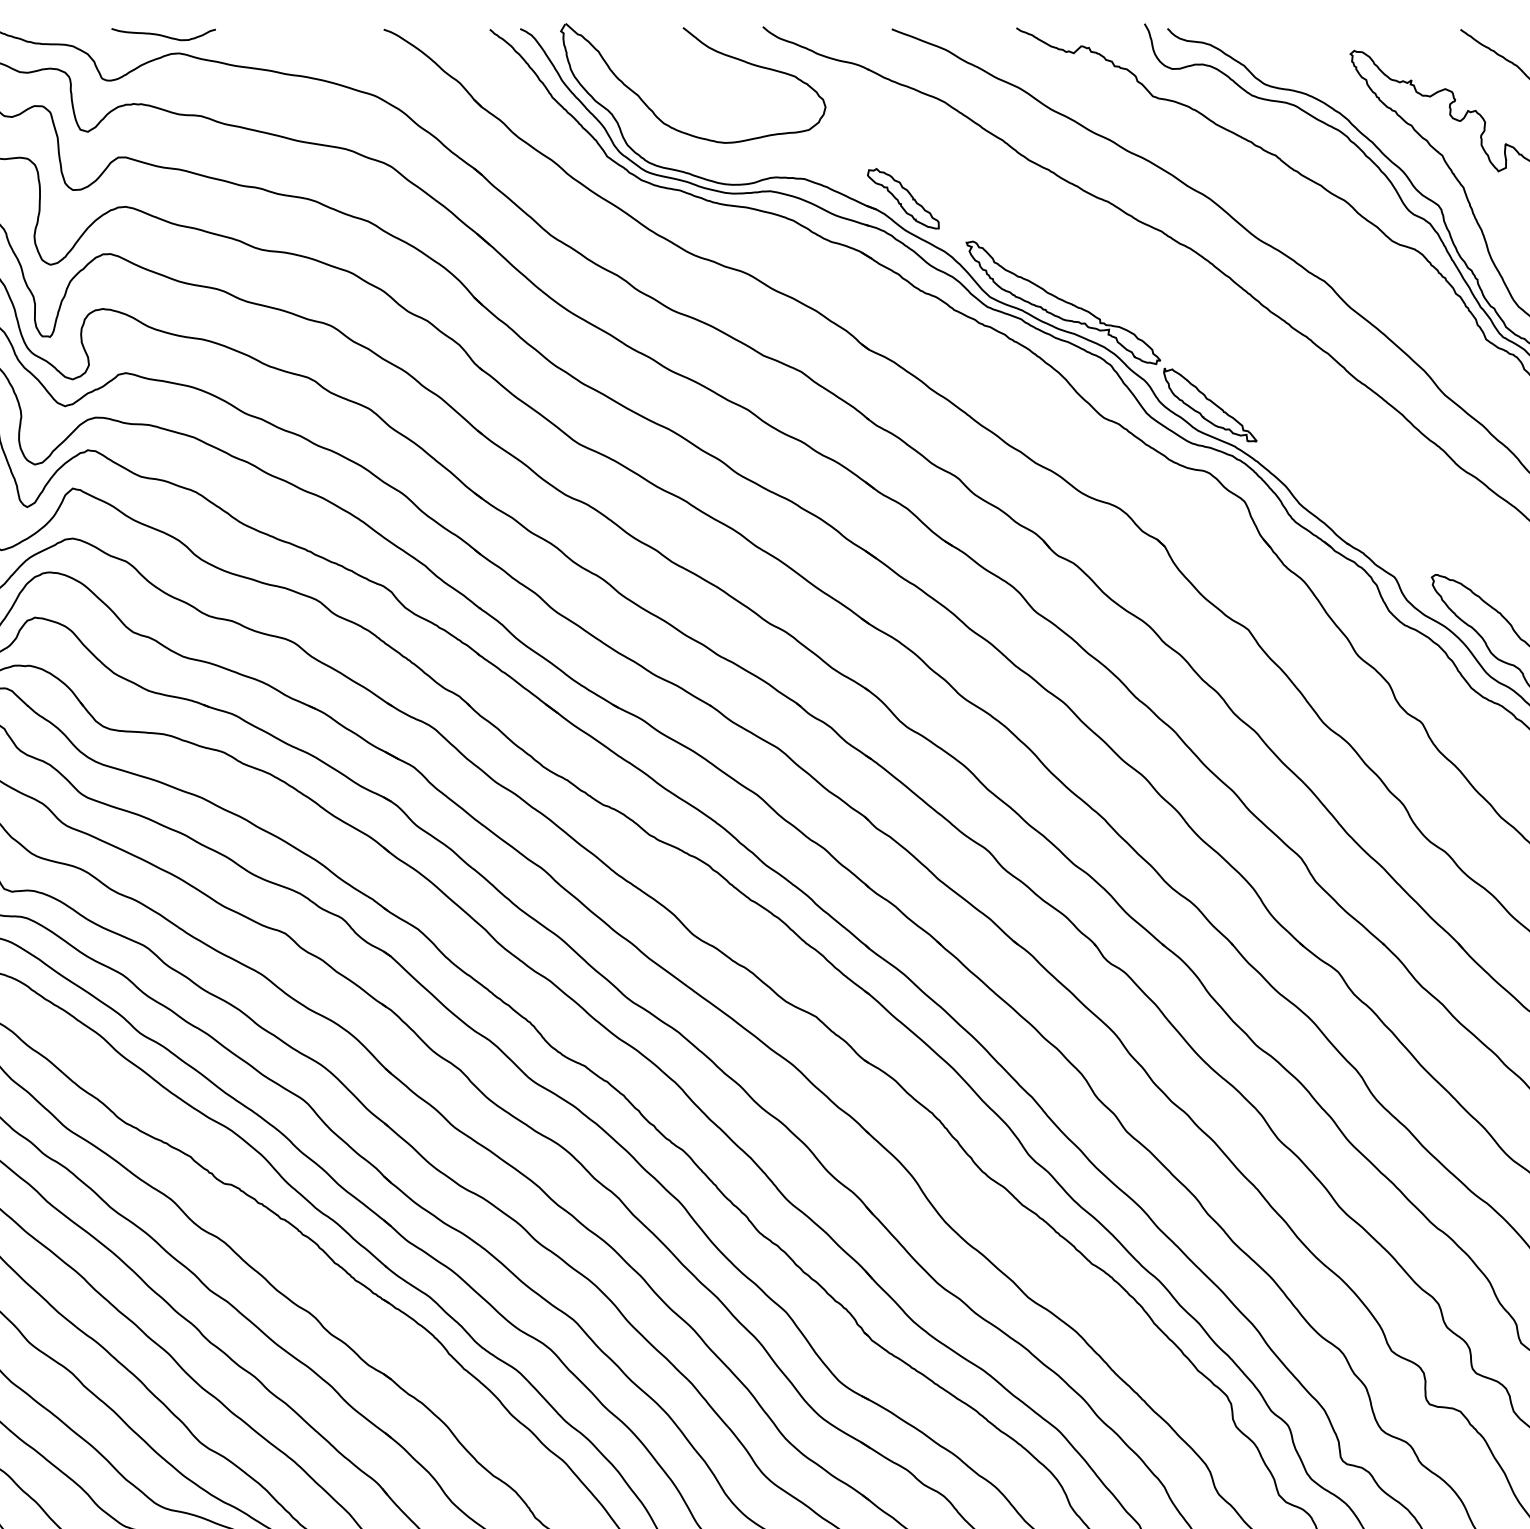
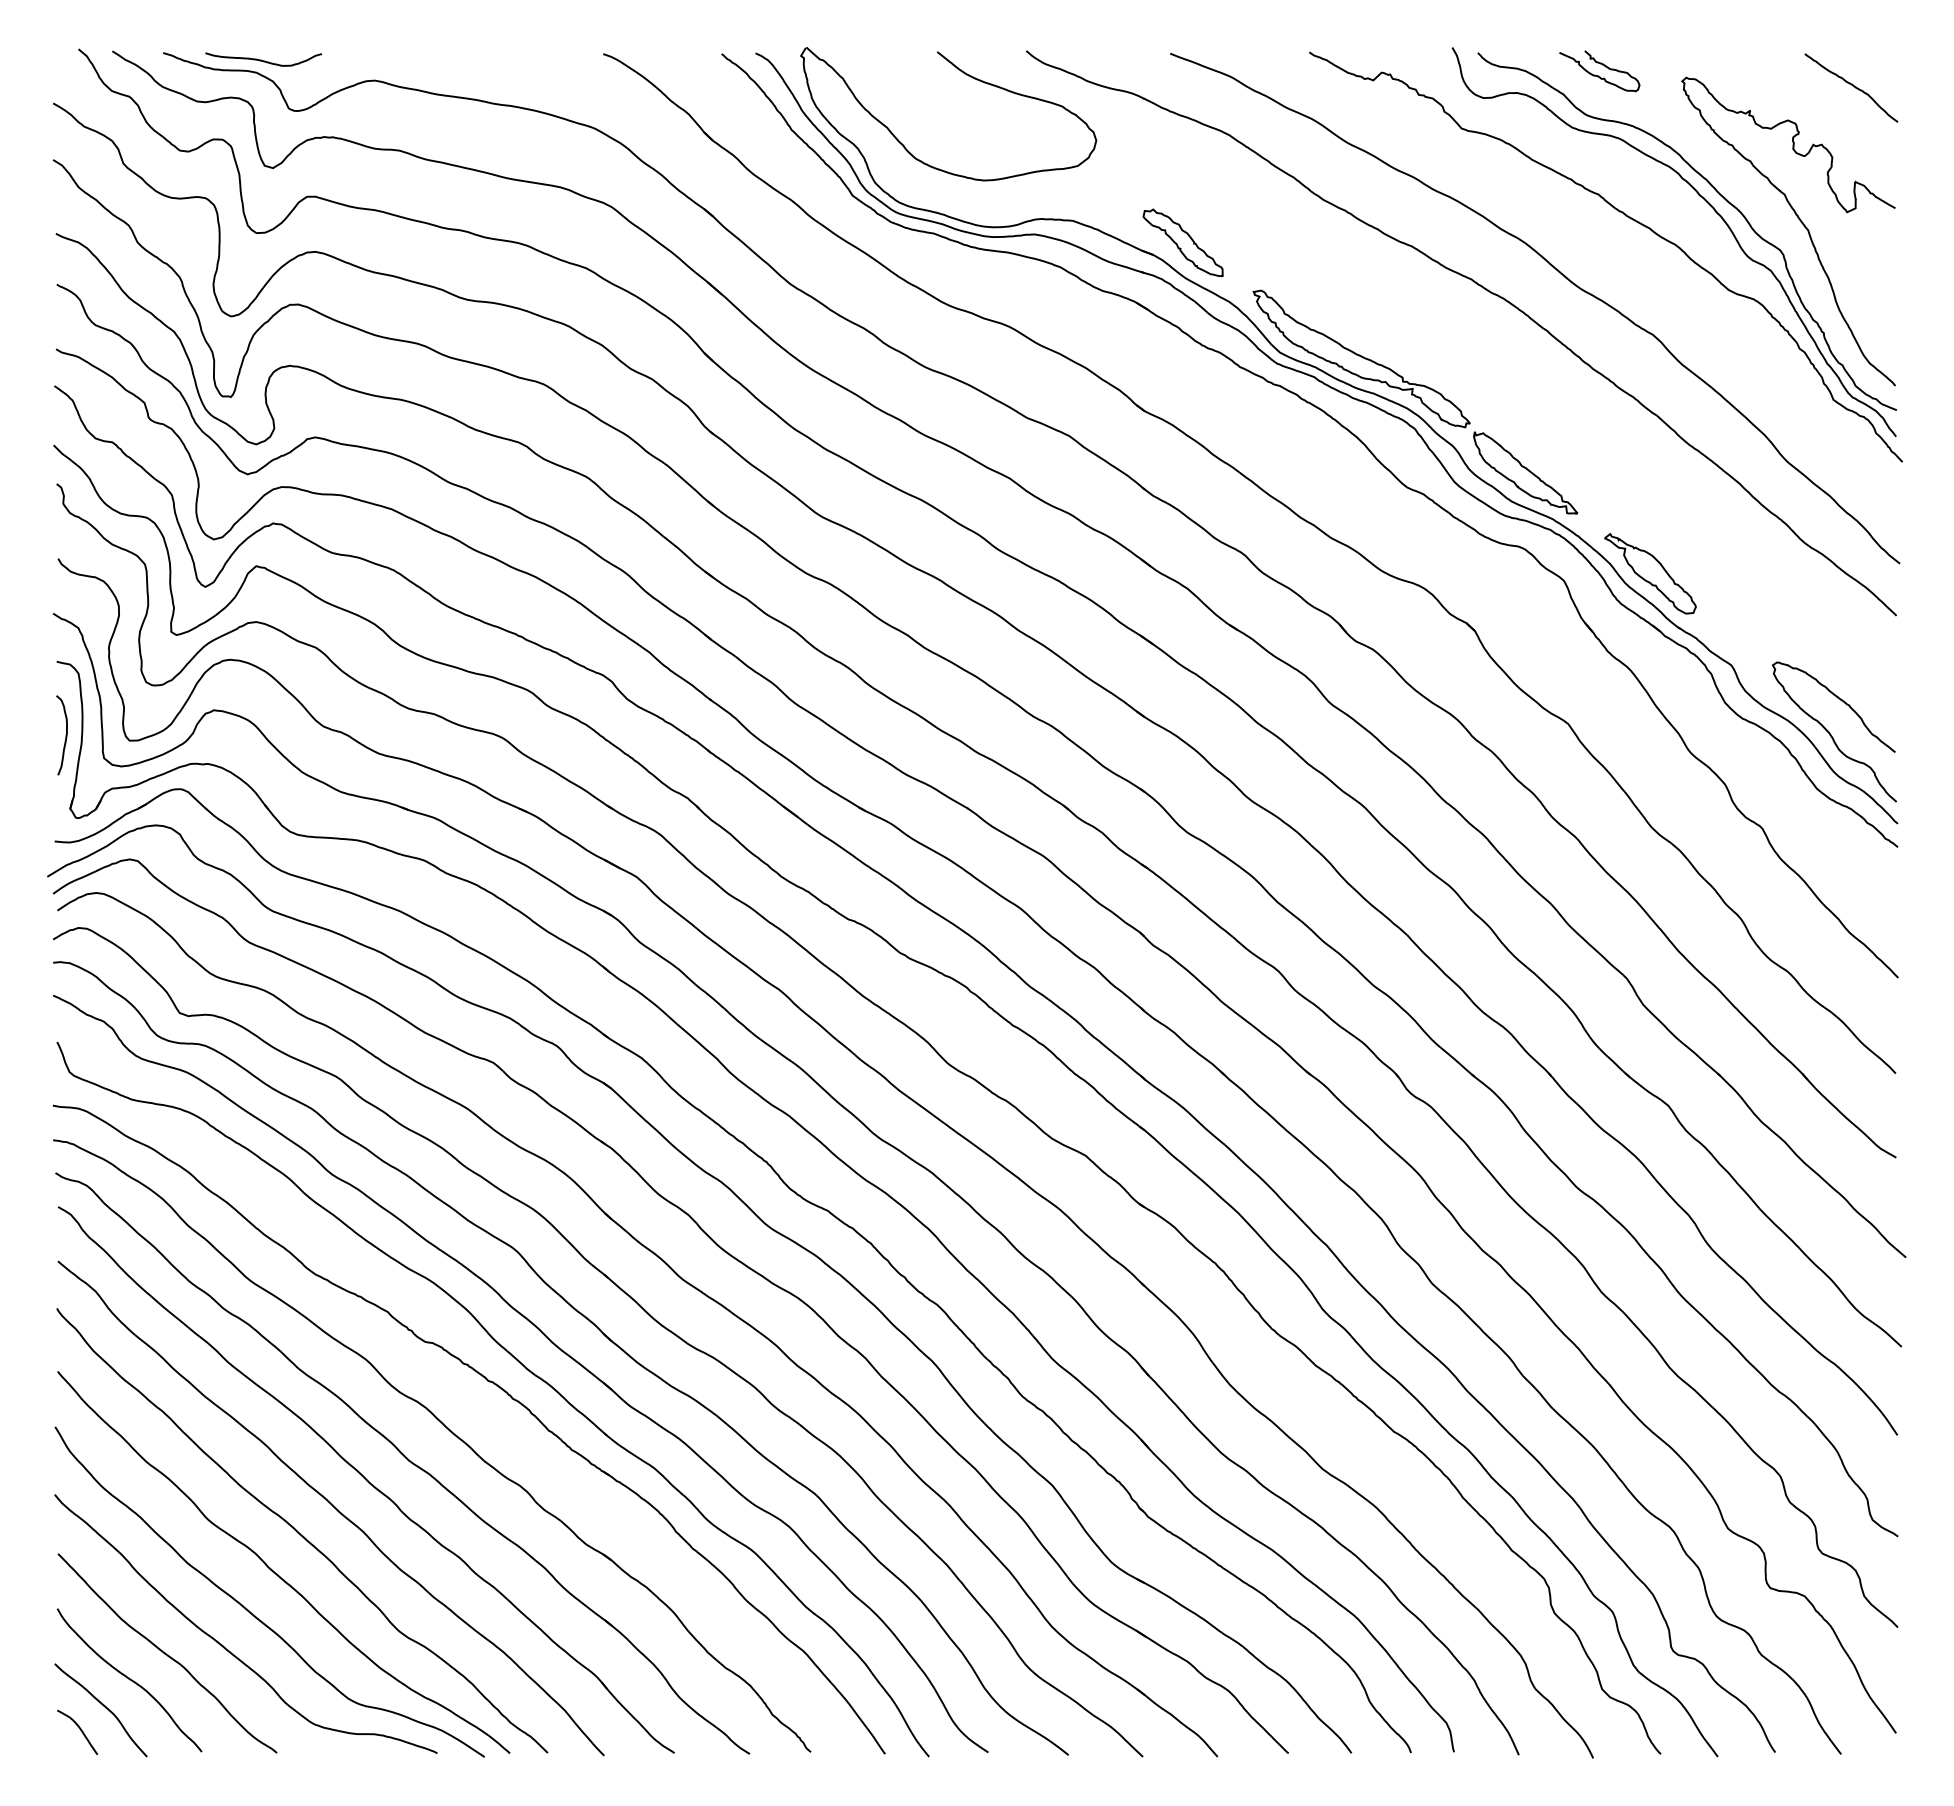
curve: (163, 35) -> (263, 60), moved
curve: (1275, 48) -> (1598, 75), added
part: (1322, 495) -> (1650, 573), added

